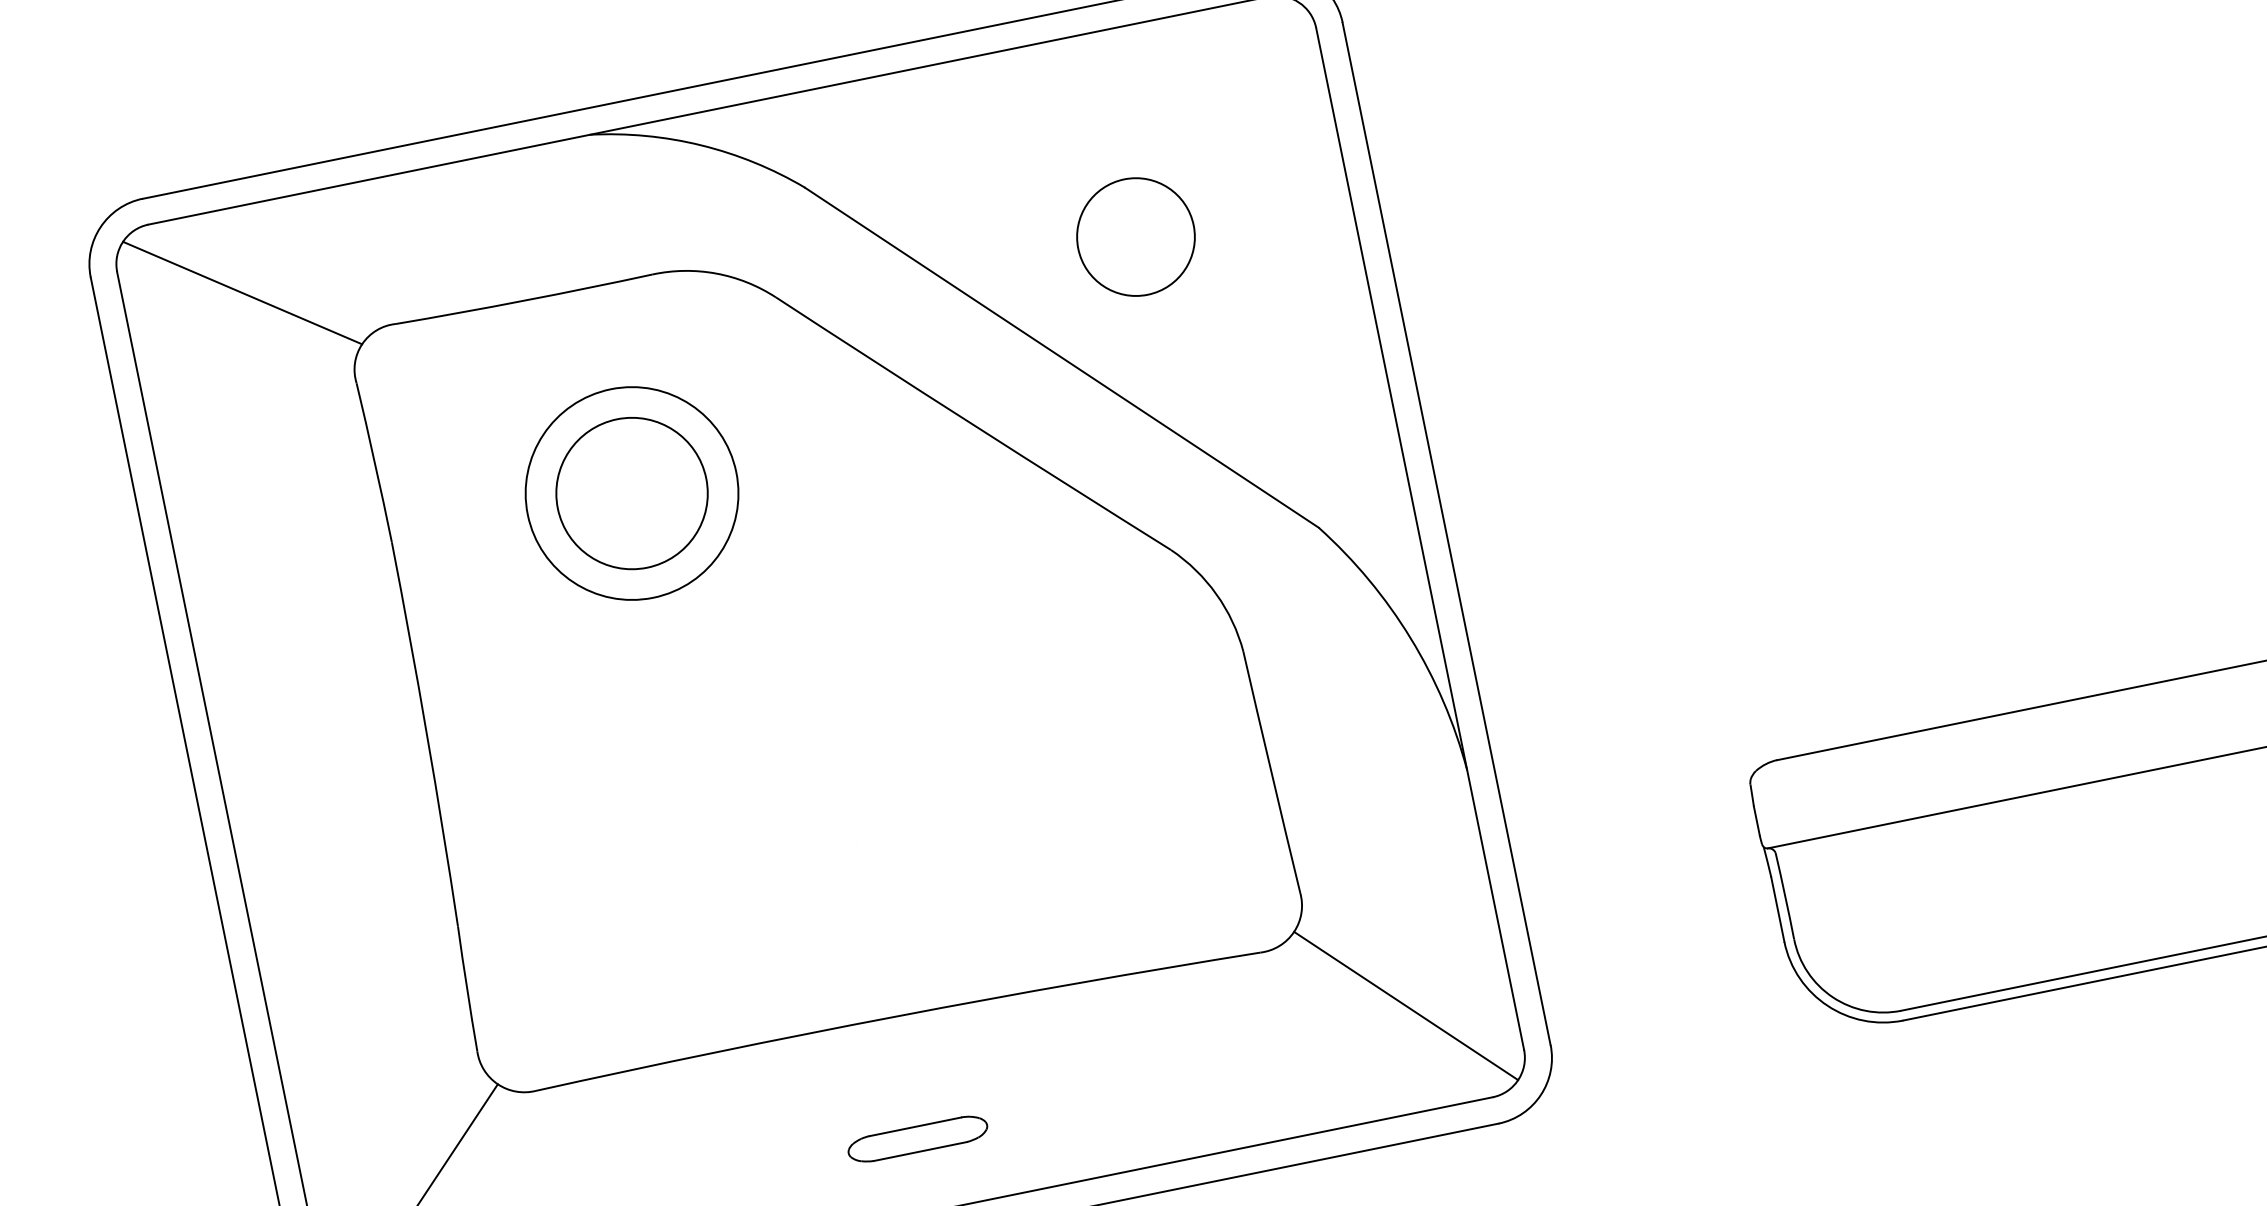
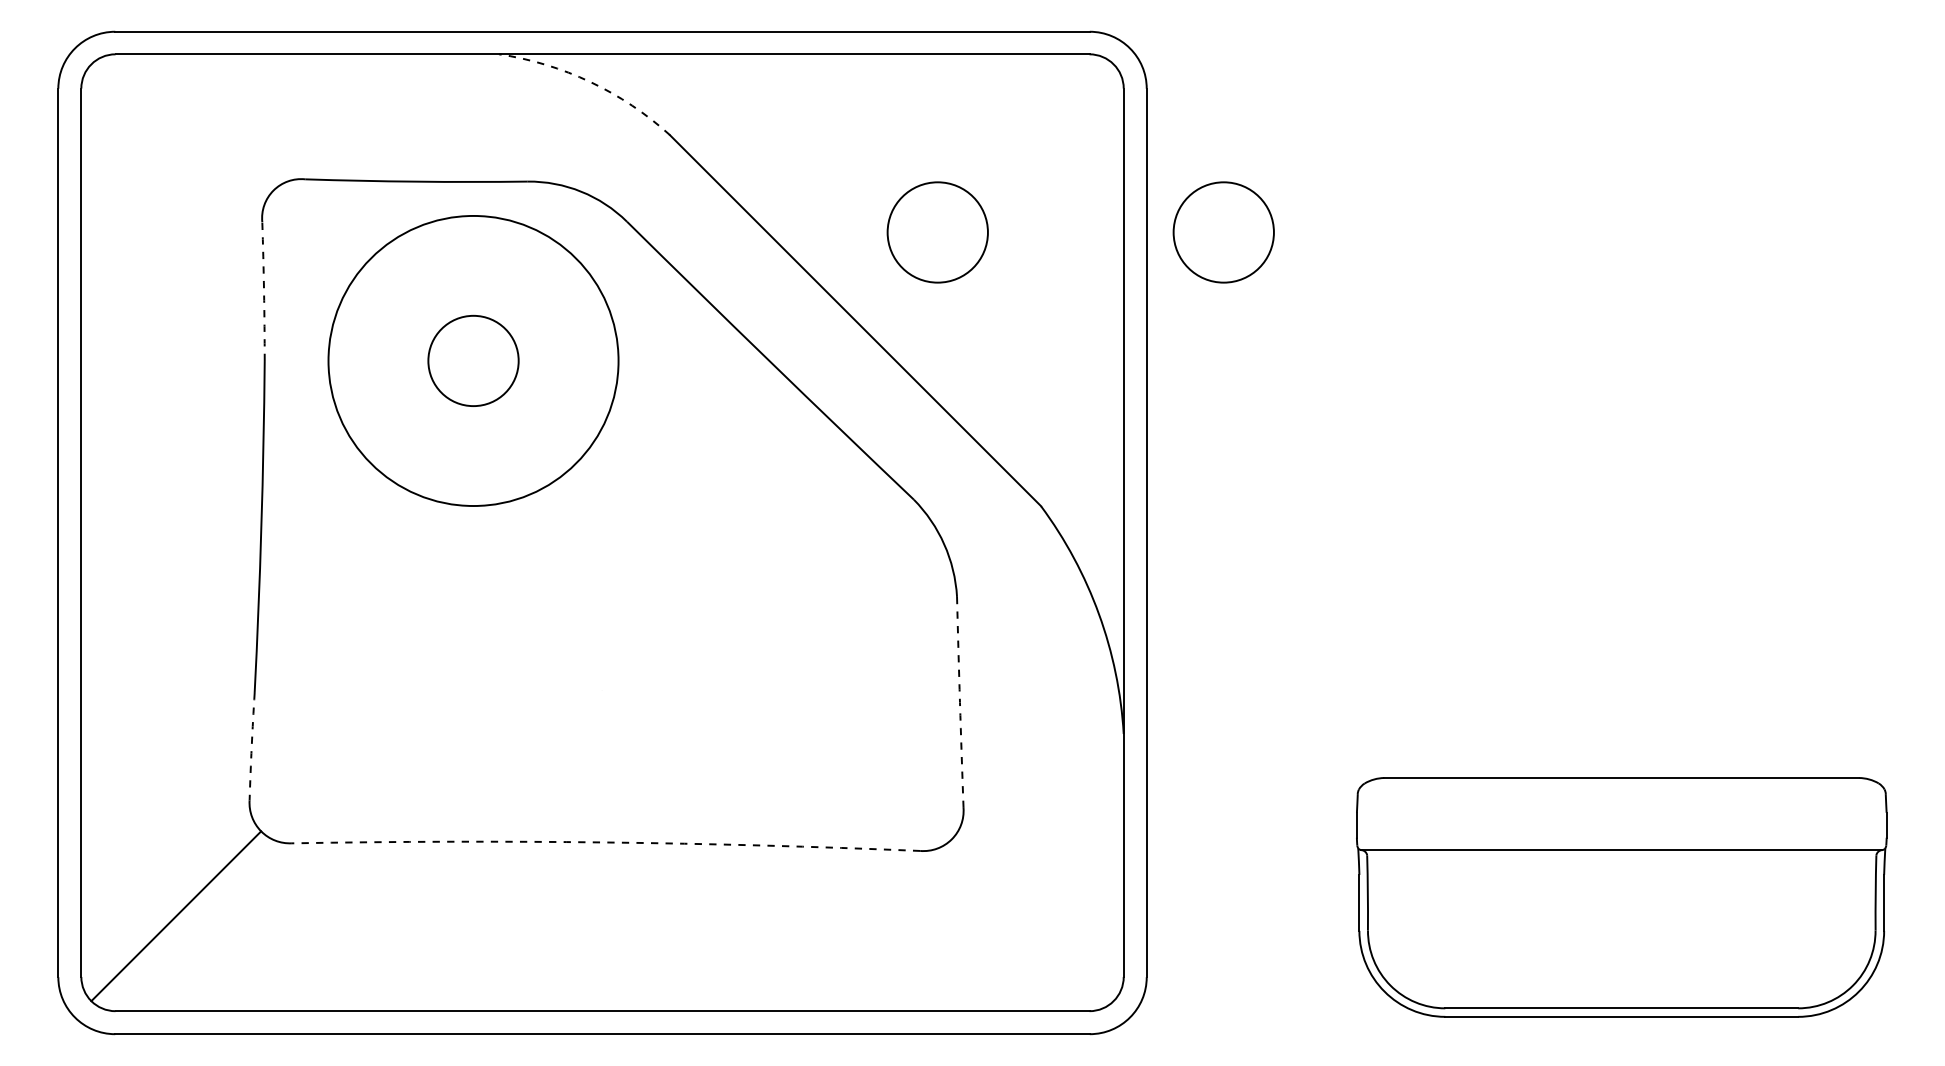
arc: (701, 145) -> (590, 82), solid -> dashed
circle: (1464, 170) -> (1223, 232), added
line: (242, 293) -> (182, 127), removed
arc: (375, 462) -> (264, 291), solid -> dashed
circle: (631, 492) -> (473, 360), size x0.7
circle: (631, 492) -> (473, 360), size x1.6
arc: (1270, 772) -> (959, 702), solid -> dashed
arc: (466, 988) -> (251, 746), solid -> dashed
line: (1405, 1006) -> (1032, 920), removed
arc: (897, 1016) -> (606, 842), solid -> dashed
part: (917, 1139) -> (602, 948), removed

